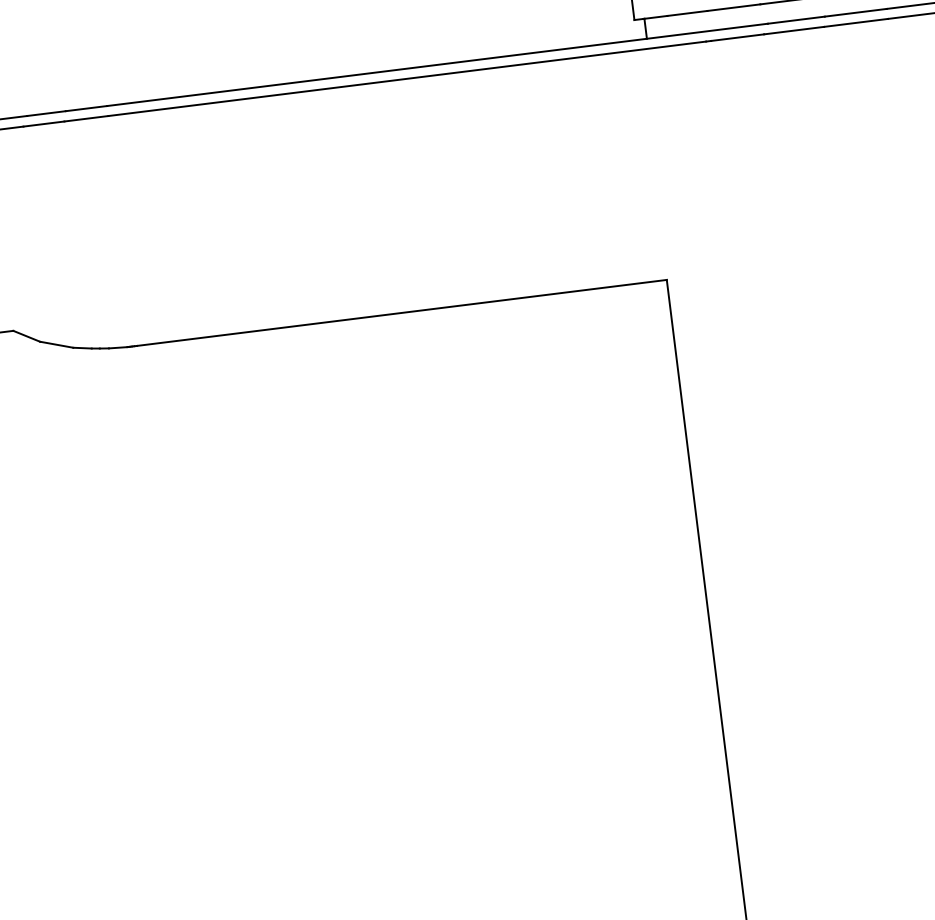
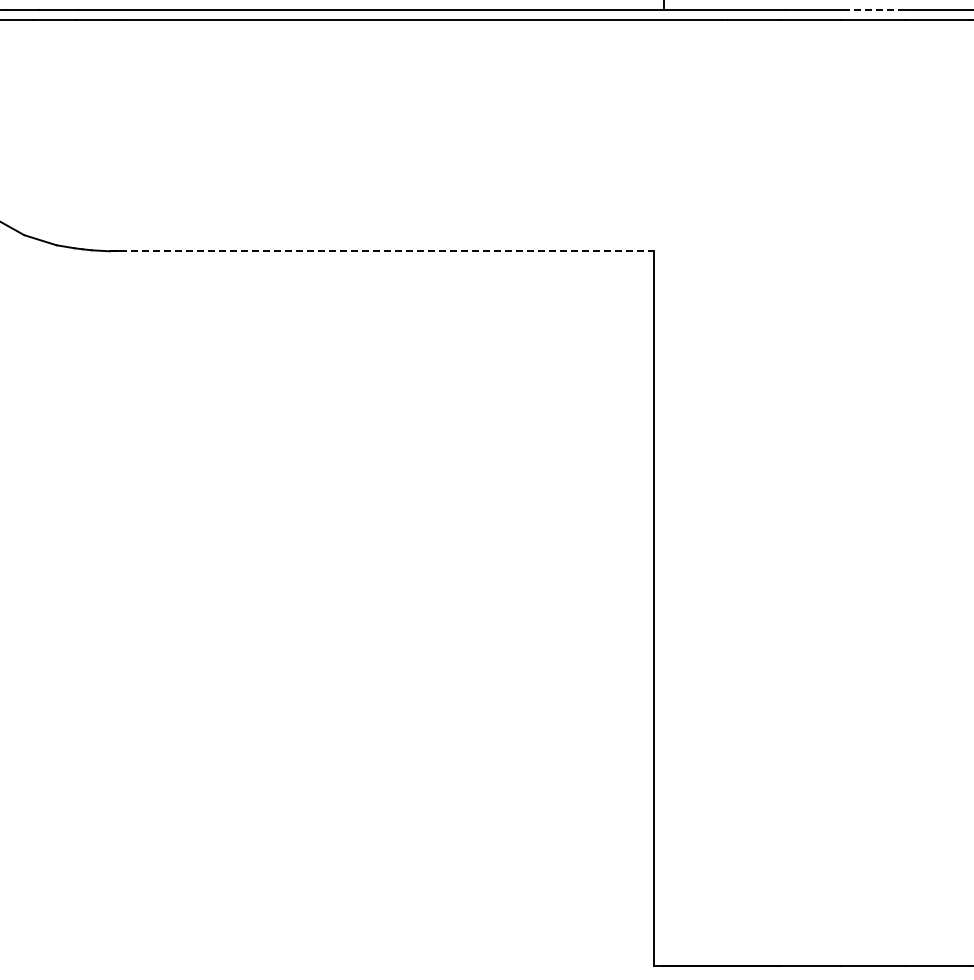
line: (855, 12) -> (874, 9), solid -> dashed
line: (401, 313) -> (386, 251), solid -> dashed

